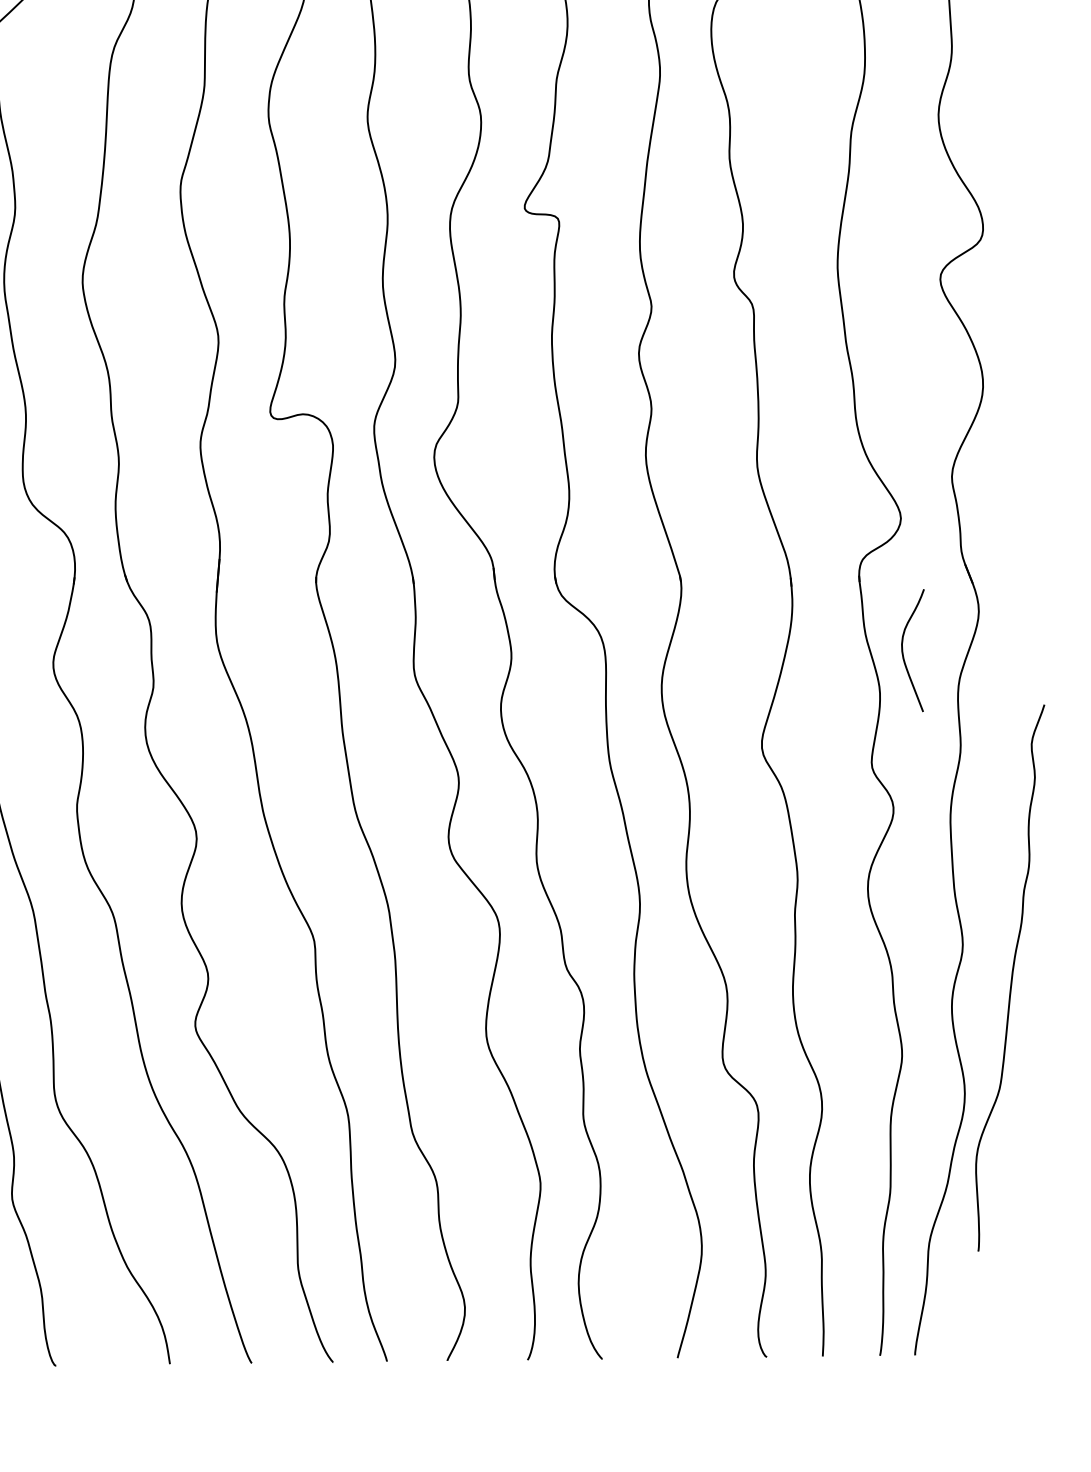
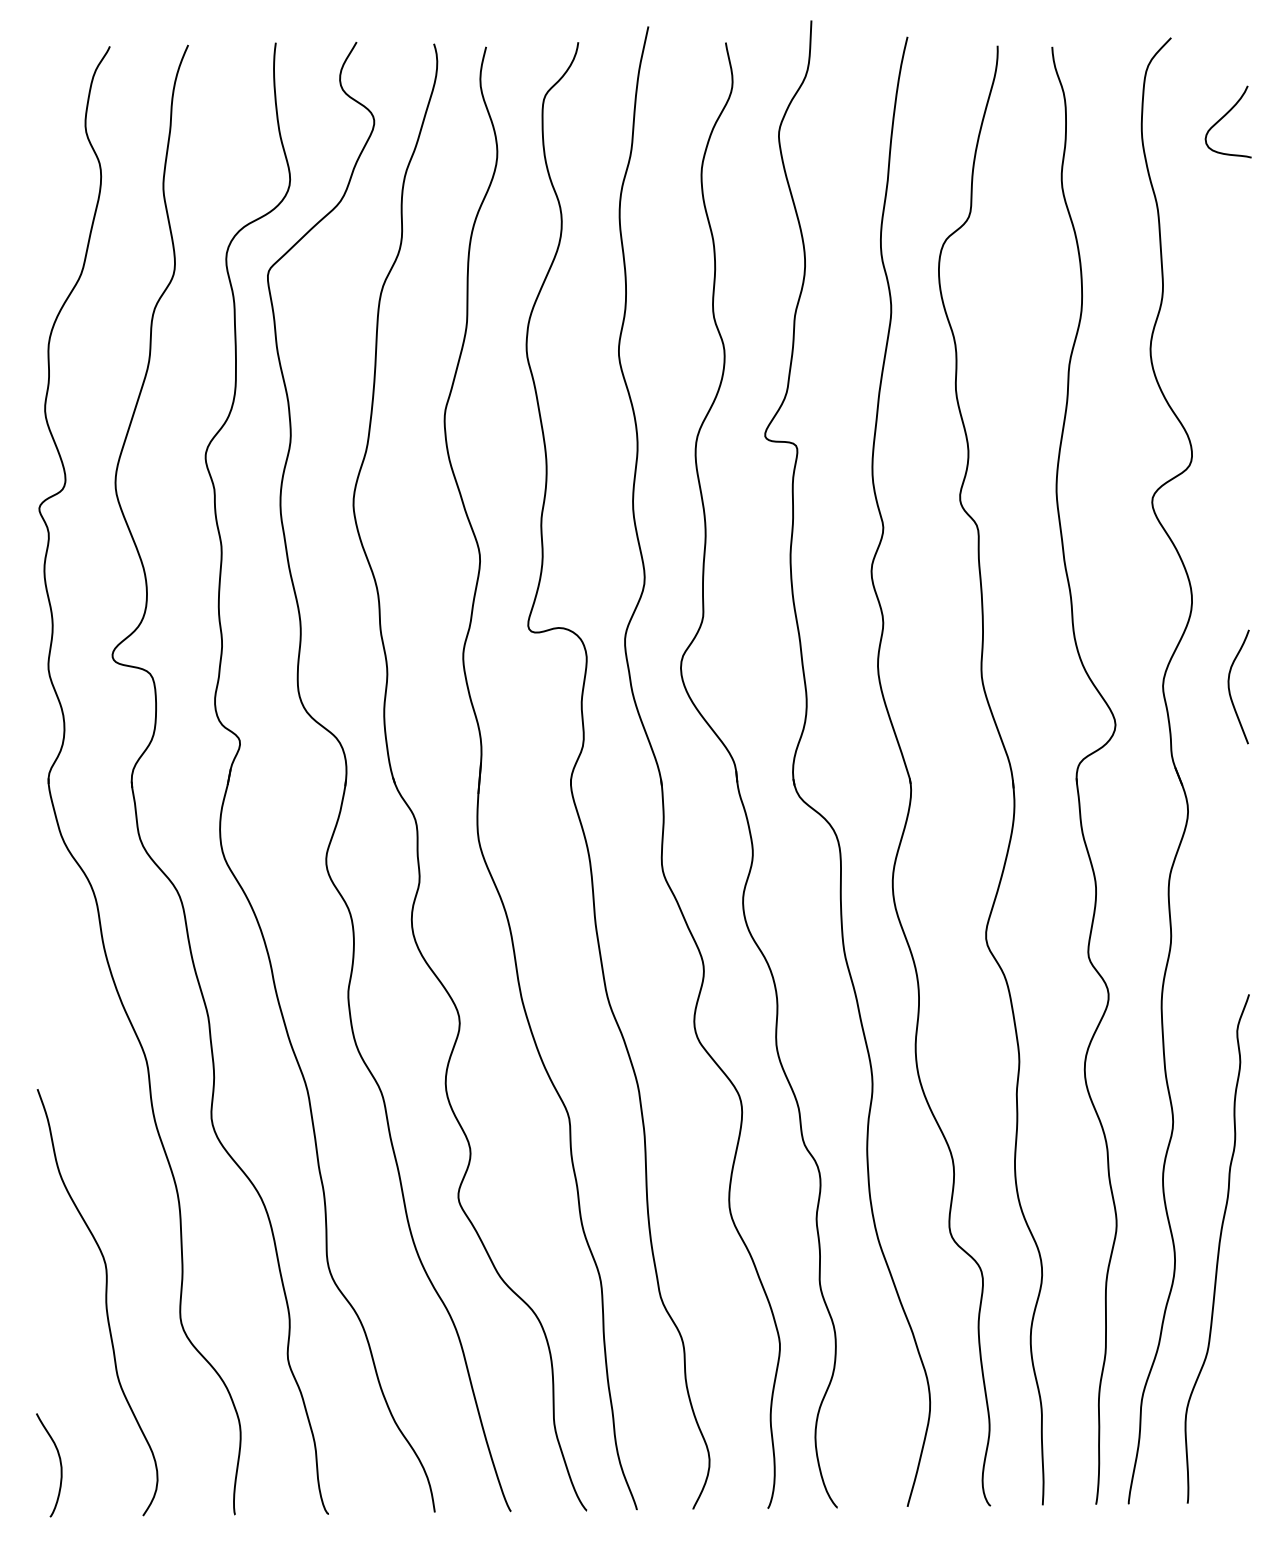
curve: (904, 654) -> (1230, 690), moved
curve: (1011, 977) -> (1218, 1248), moved

